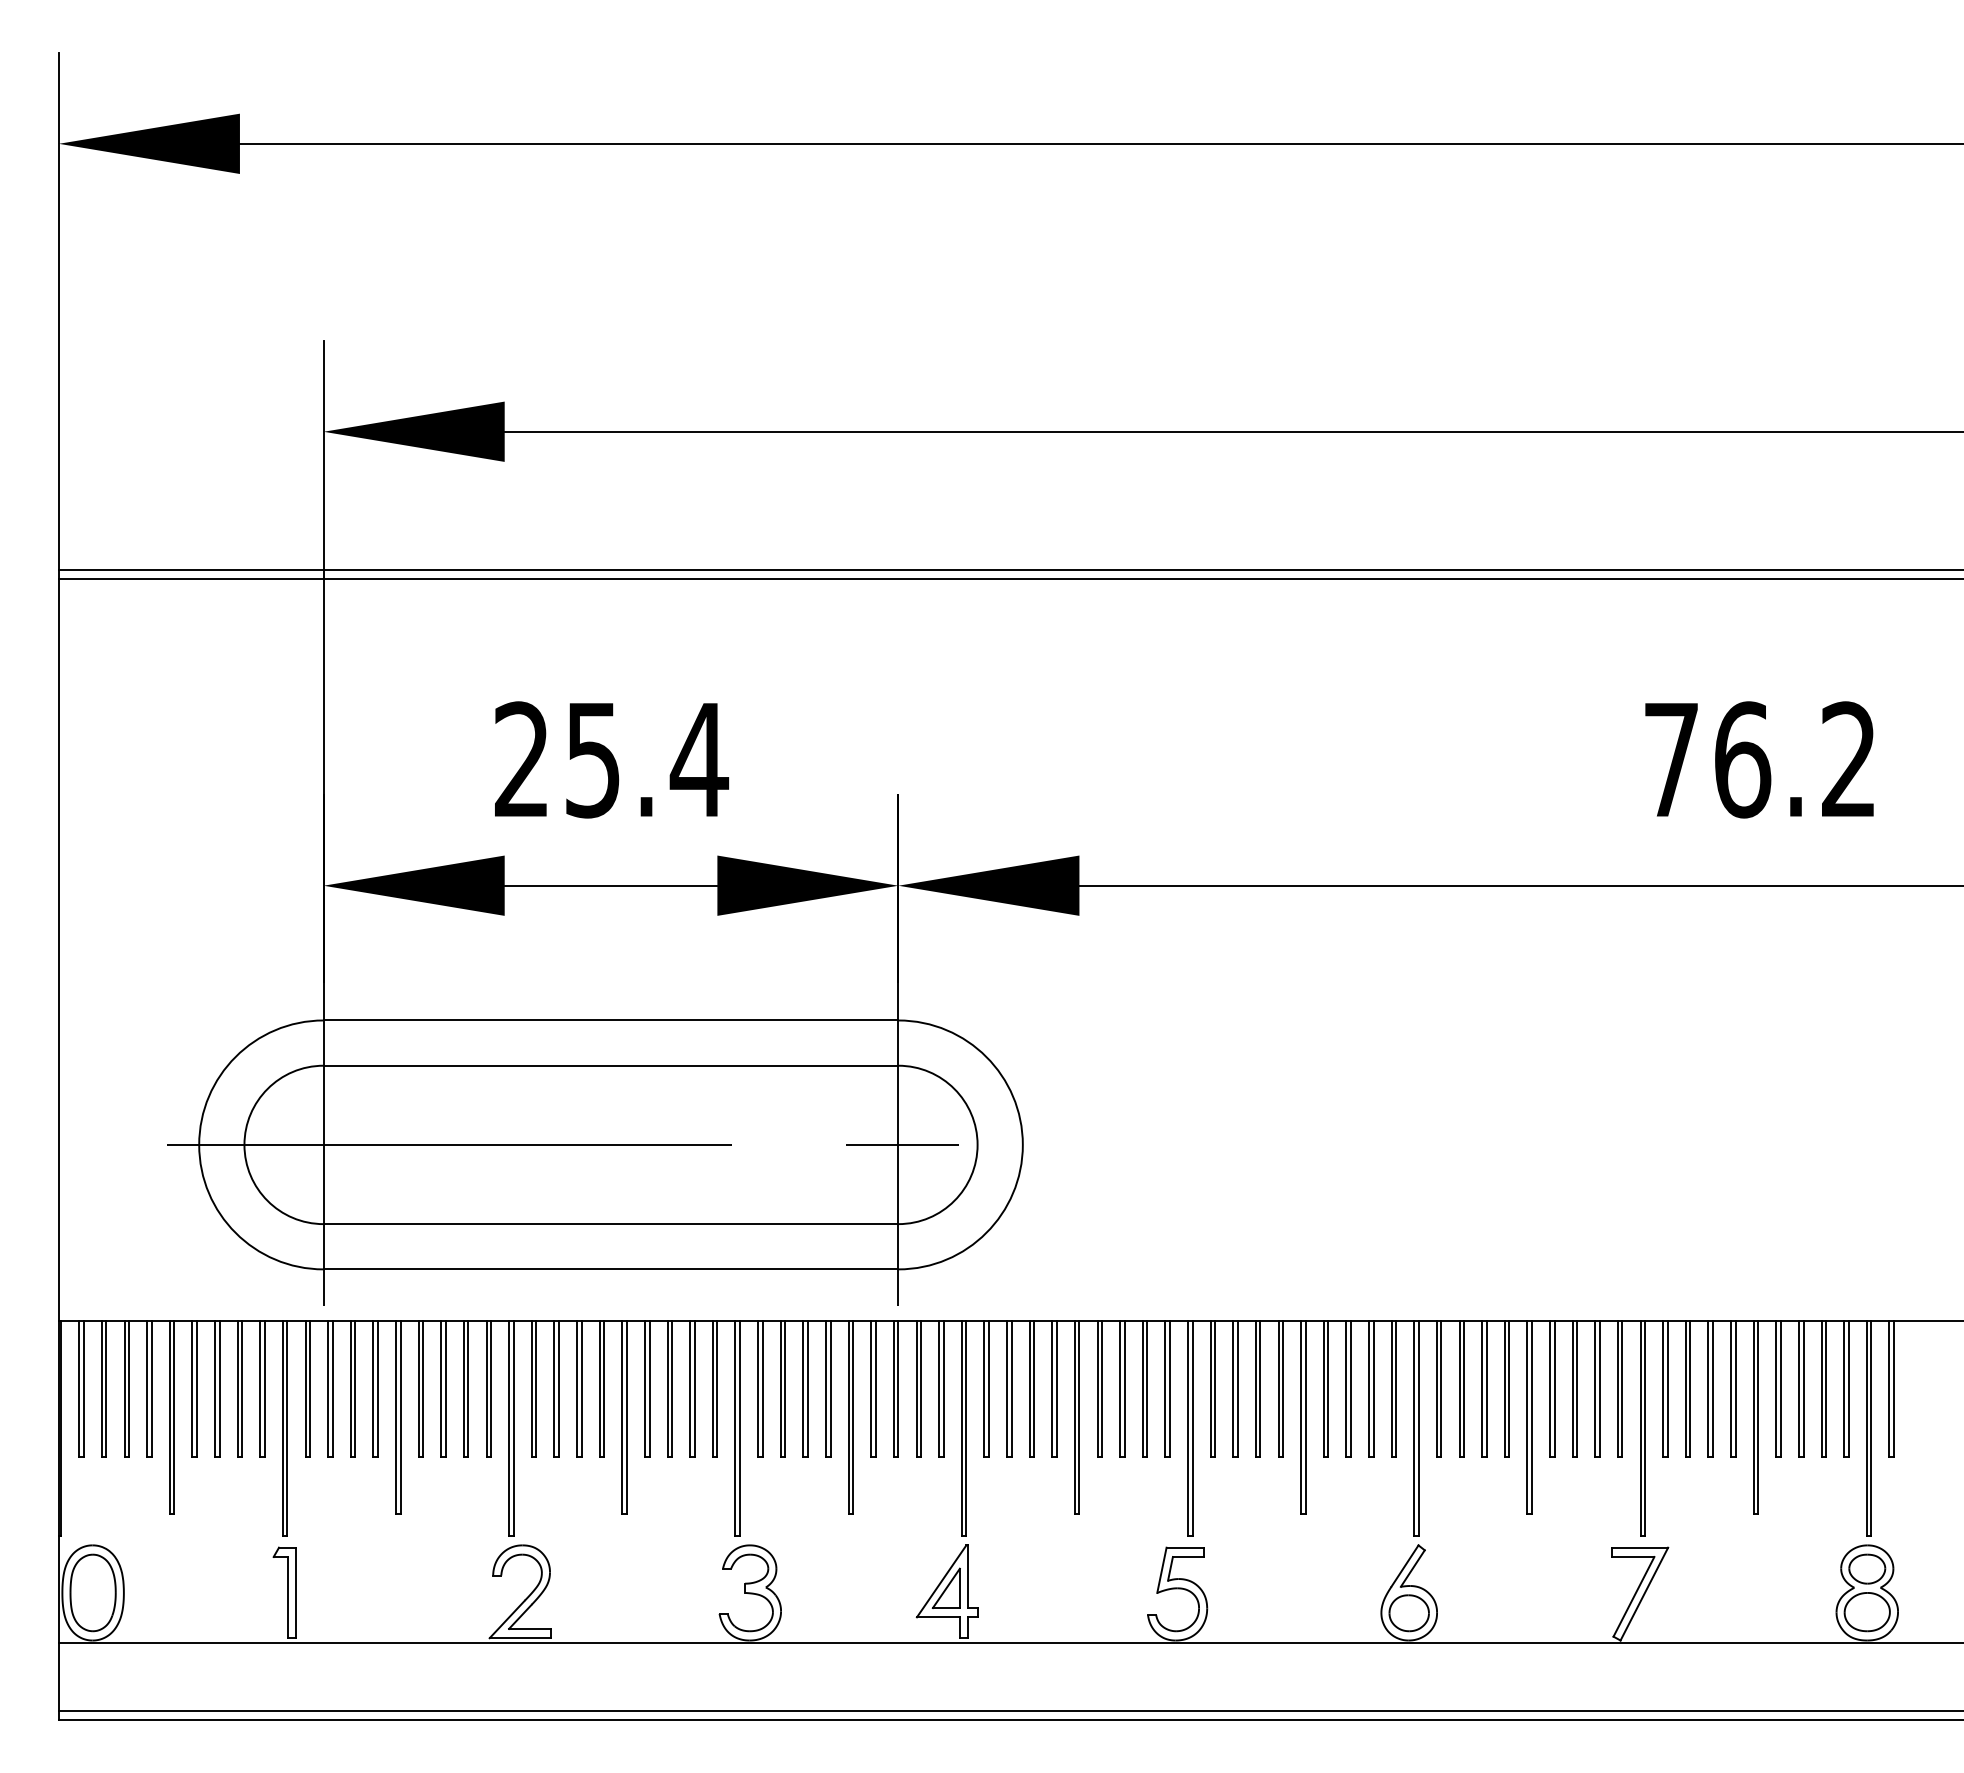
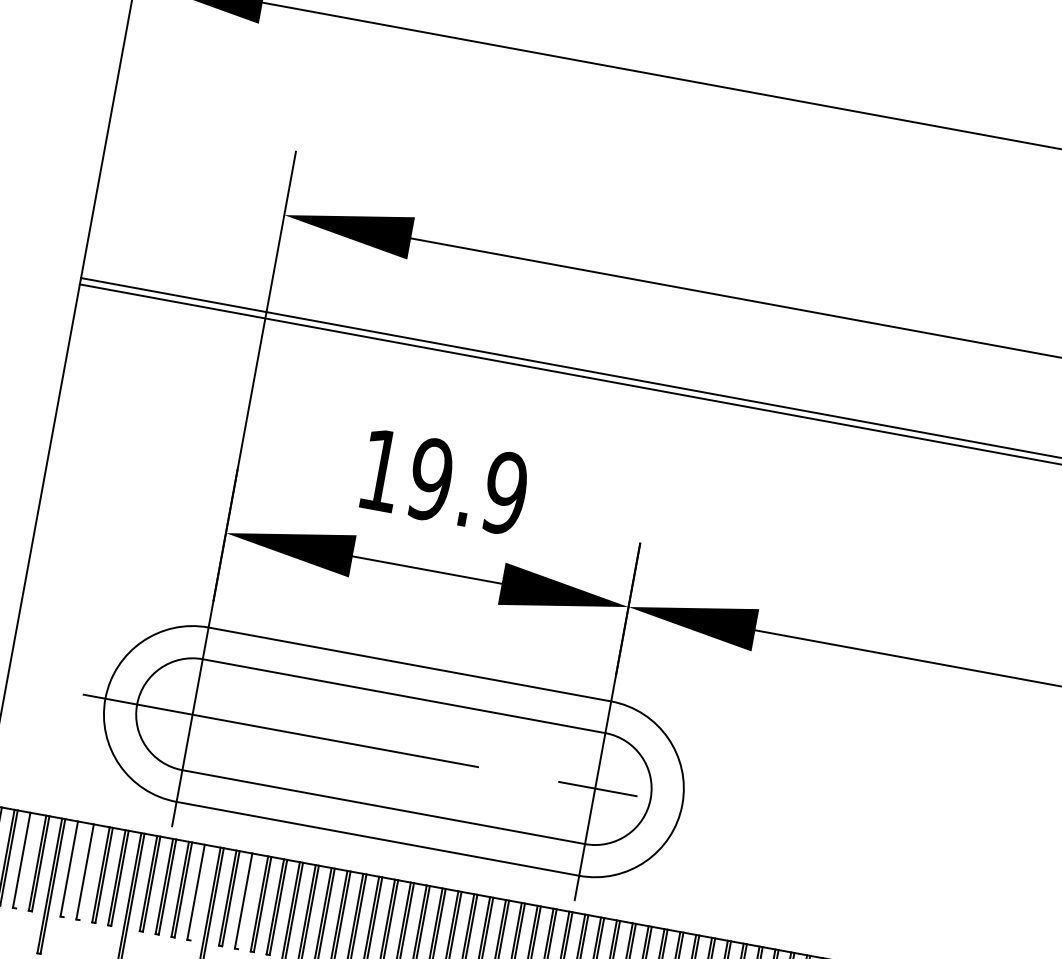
text: (612, 759) -> (444, 481), 25.4 -> 19.9
line: (129, 1389) -> (25, 861), removed
line: (196, 1389) -> (72, 869), removed
line: (219, 1389) -> (88, 872), removed
line: (377, 1389) -> (198, 892), removed
line: (445, 1389) -> (246, 901), removed

